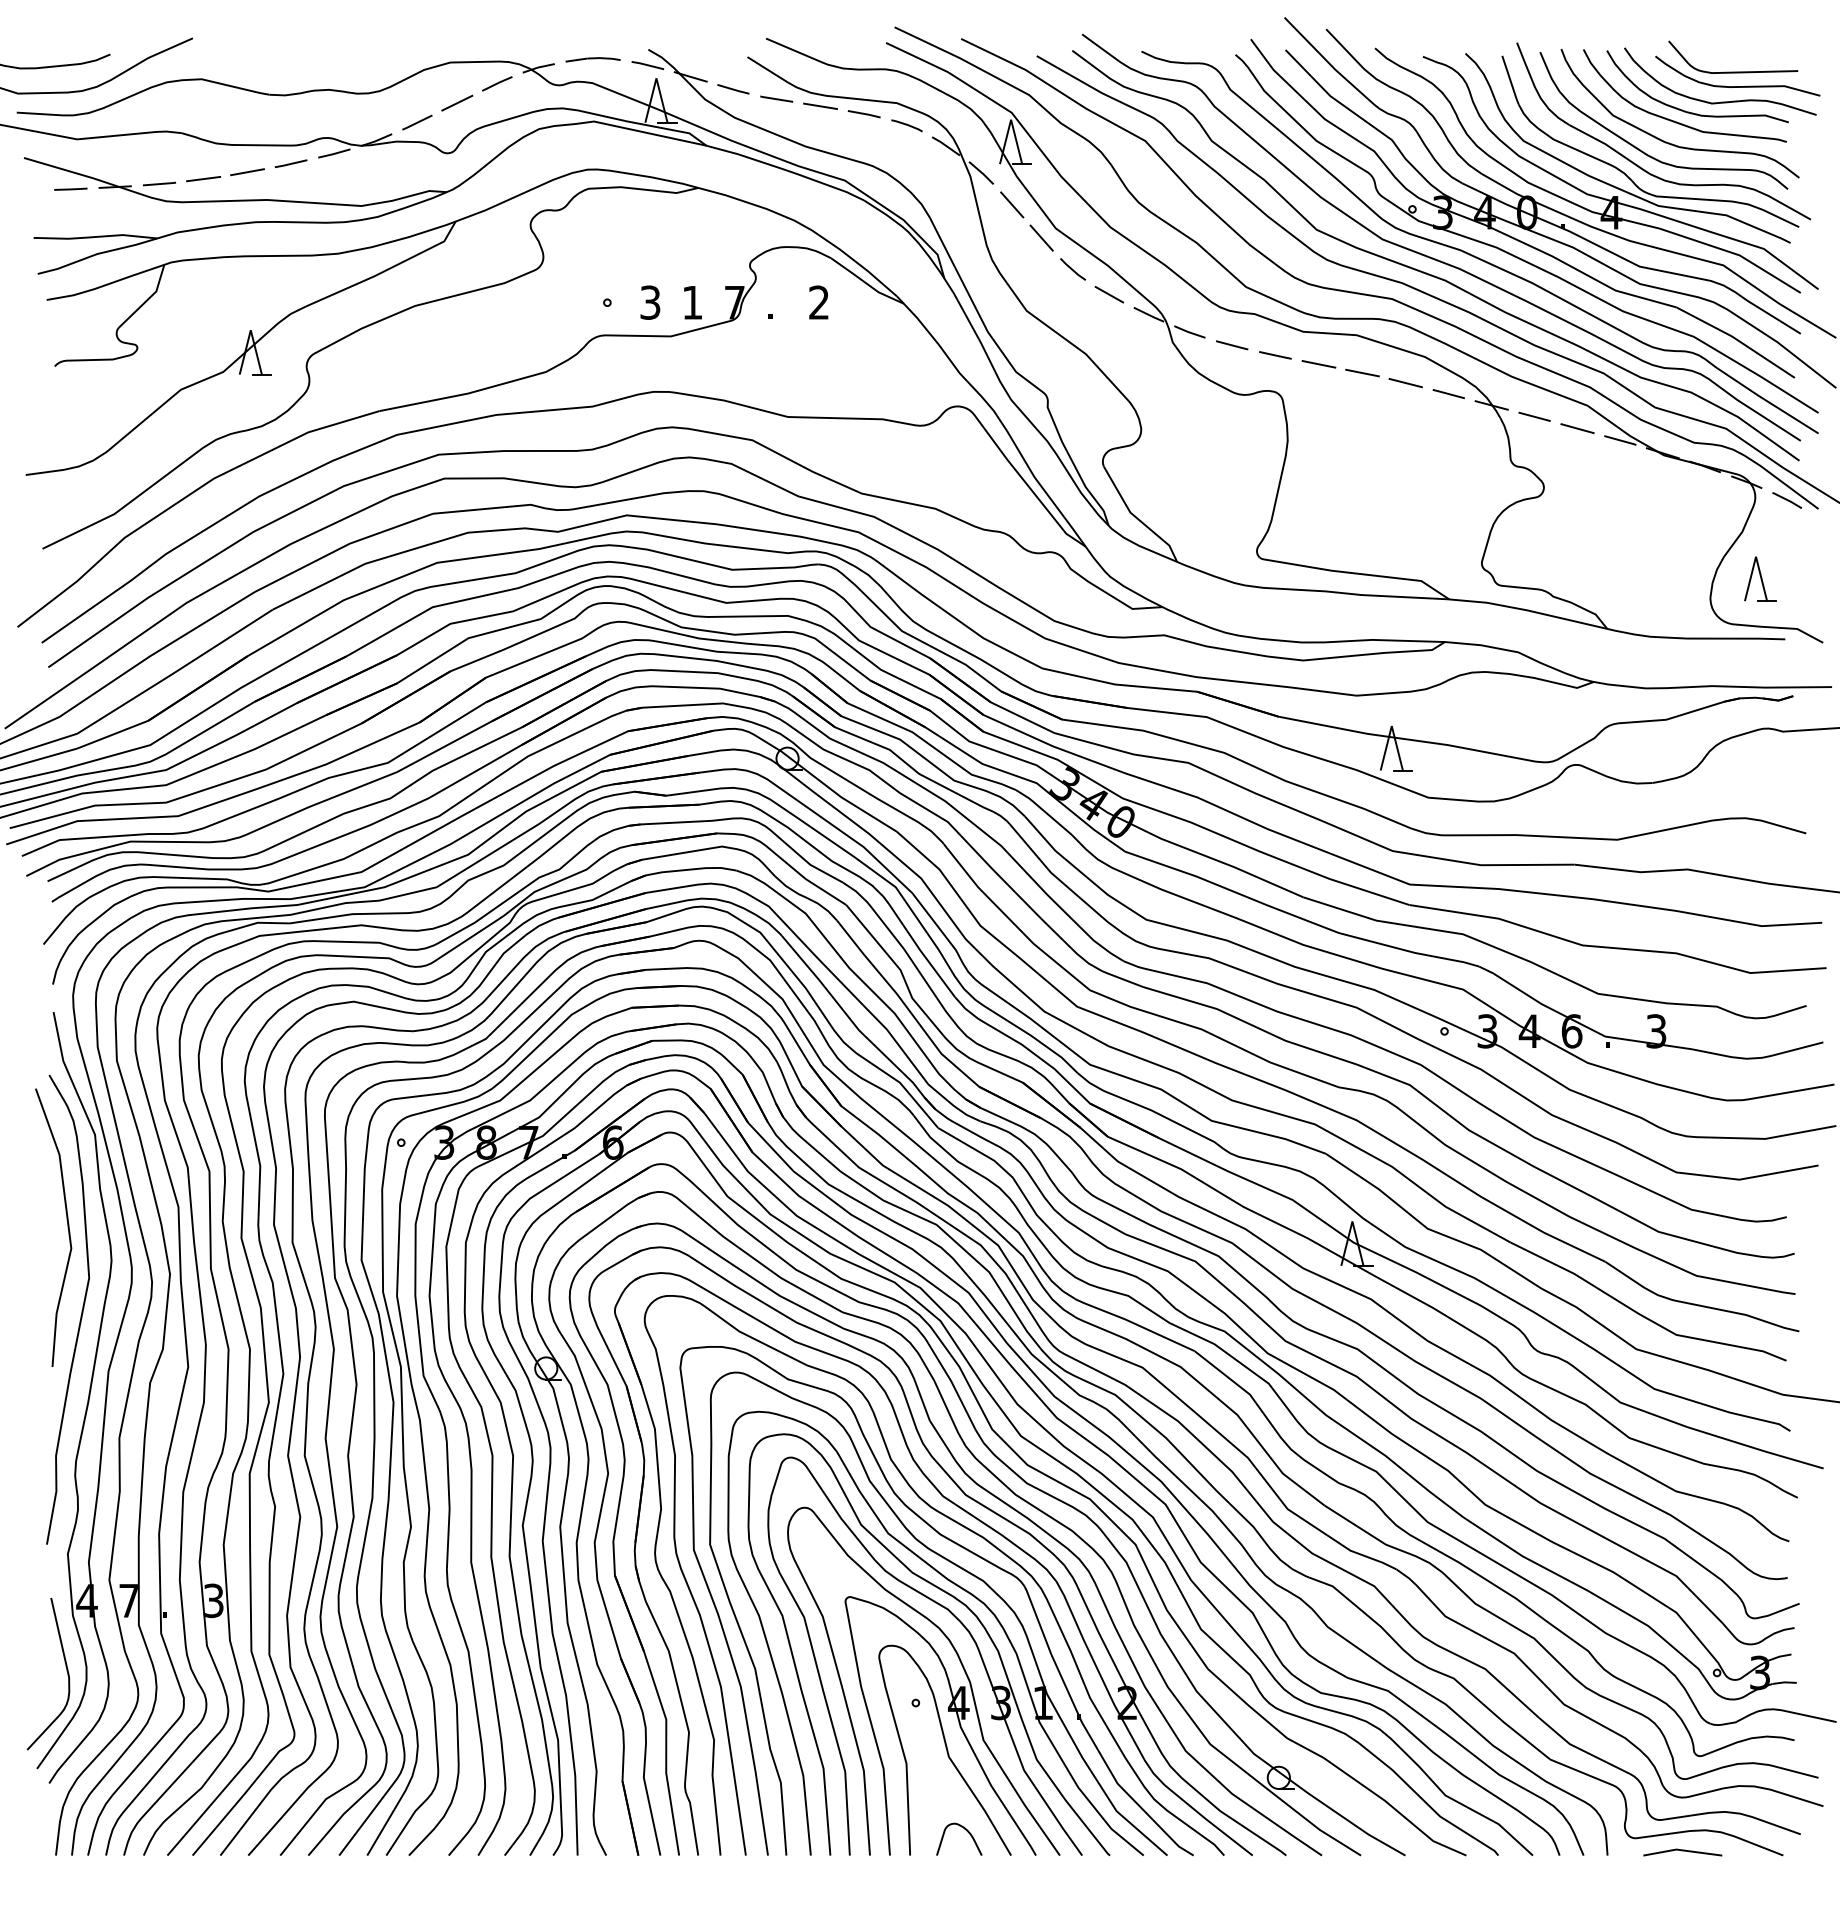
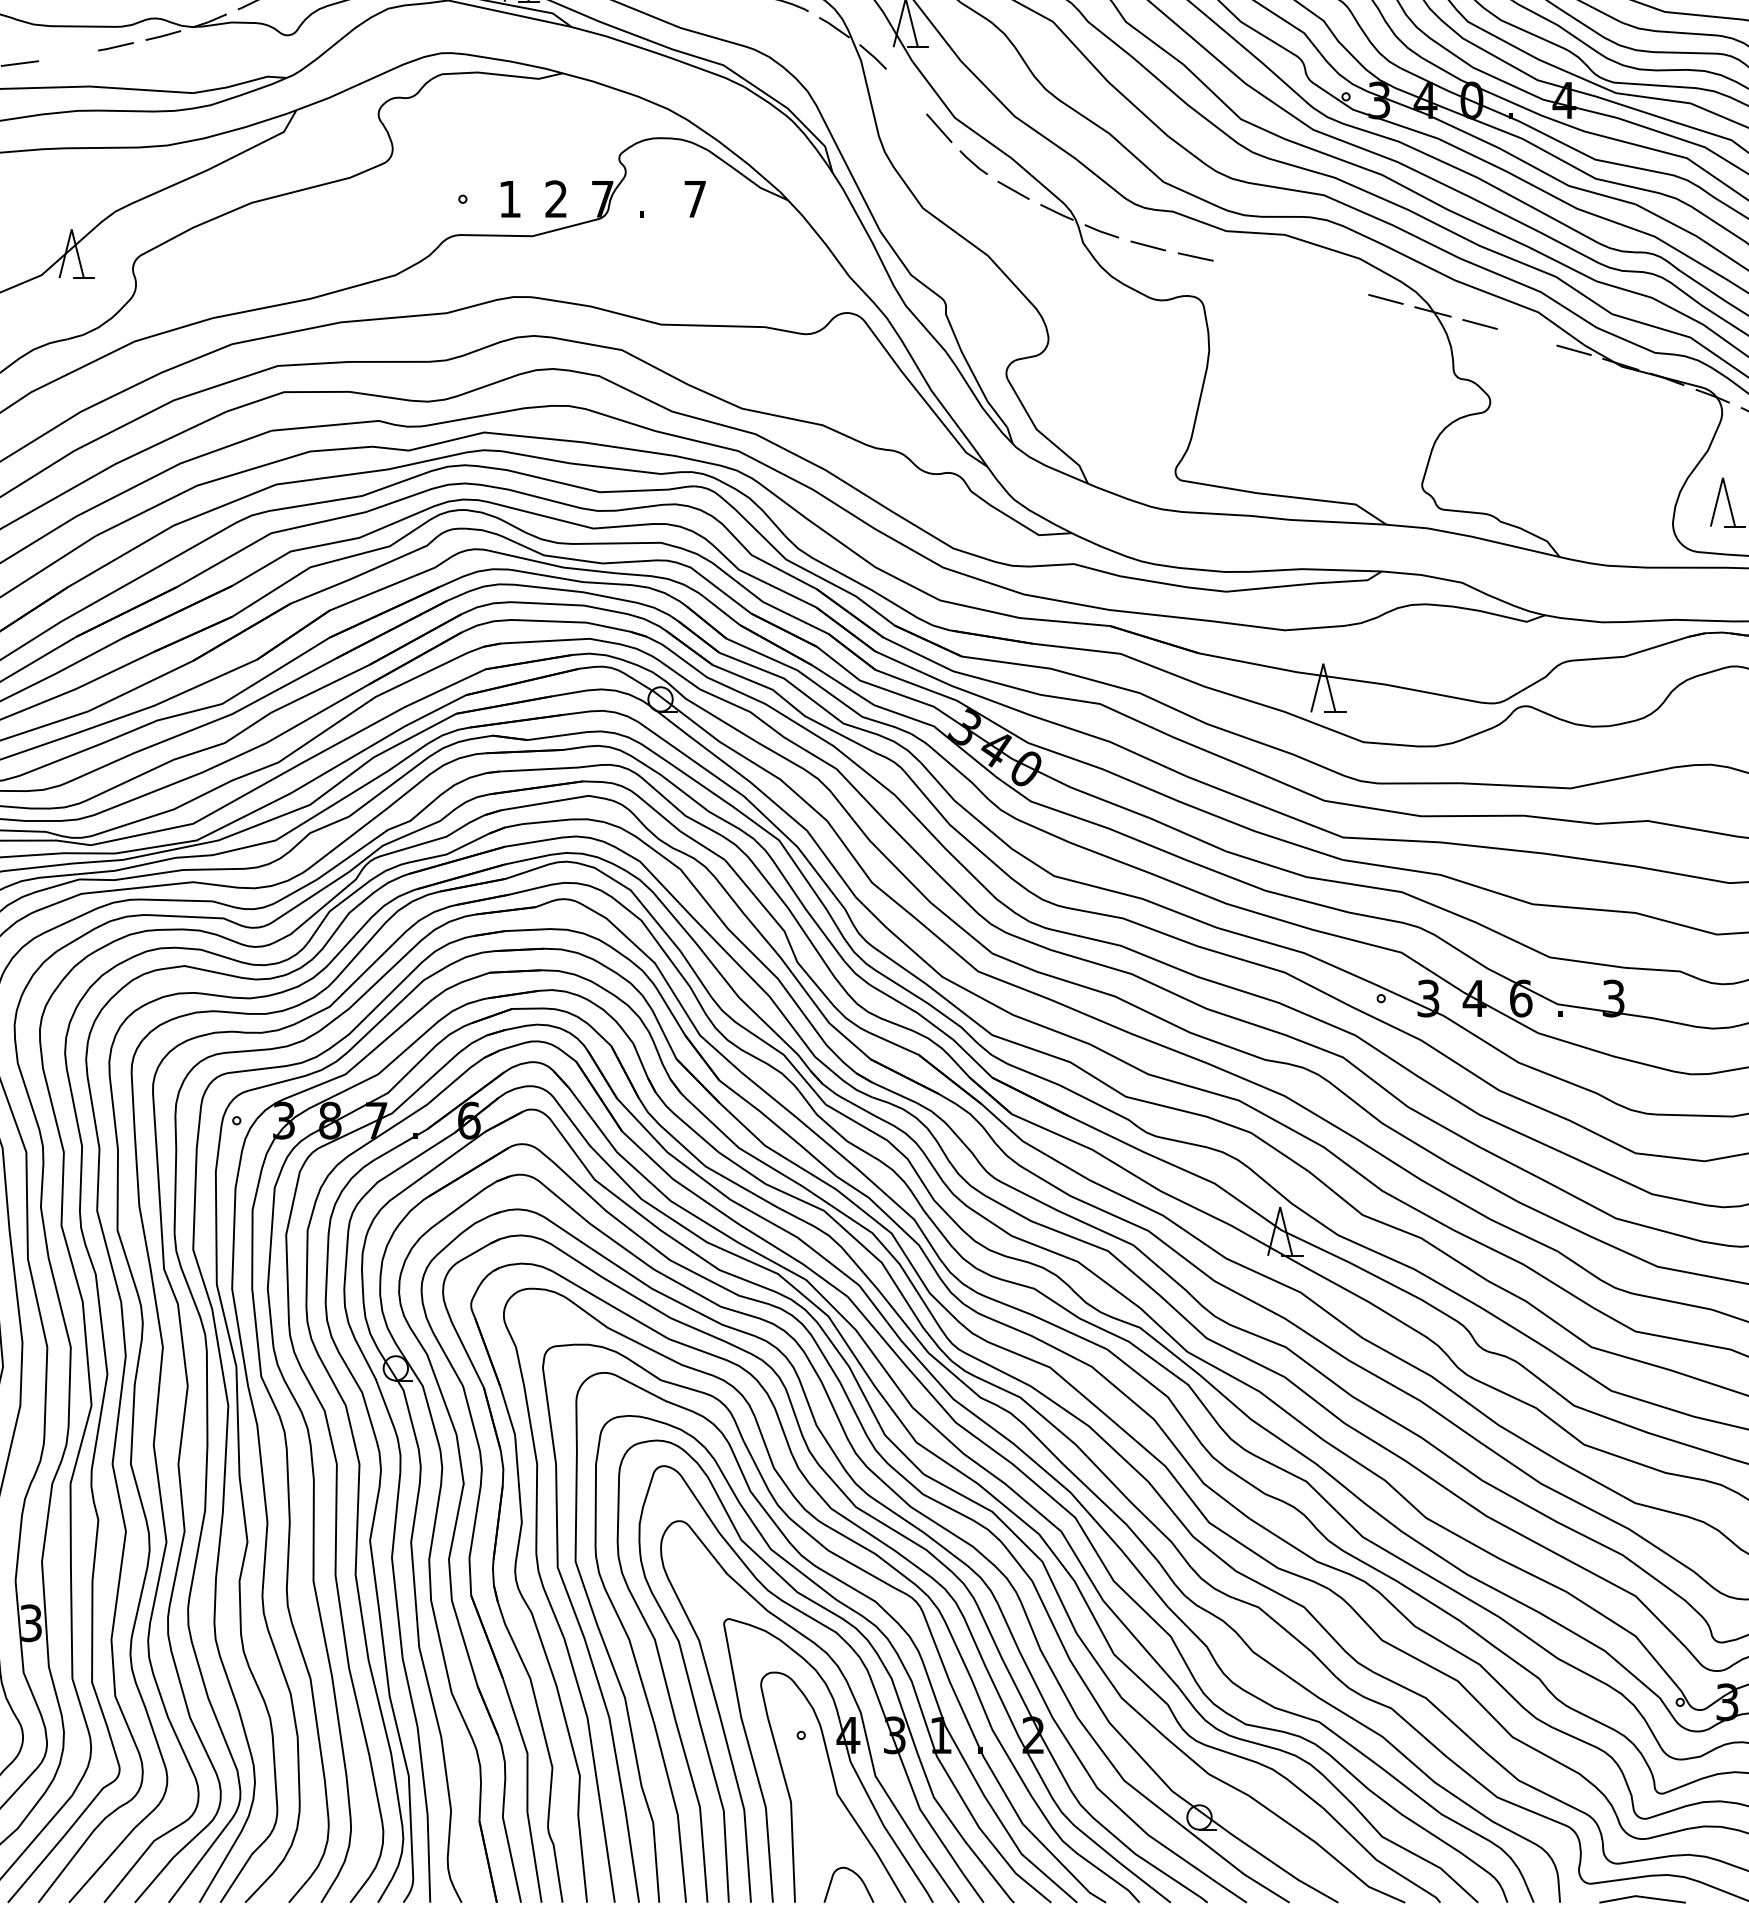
line: (247, 172) -> (68, 56), removed
line: (1012, 204) -> (907, 91), removed
text: (650, 302) -> (510, 198), 3 -> 1
text: (691, 302) -> (555, 198), 1 -> 2
text: (818, 302) -> (694, 198), 2 -> 7
line: (1318, 364) -> (1242, 267), removed
line: (1362, 372) -> (1291, 275), removed
line: (1405, 382) -> (1338, 286), removed
line: (1577, 428) -> (1527, 337), removed

